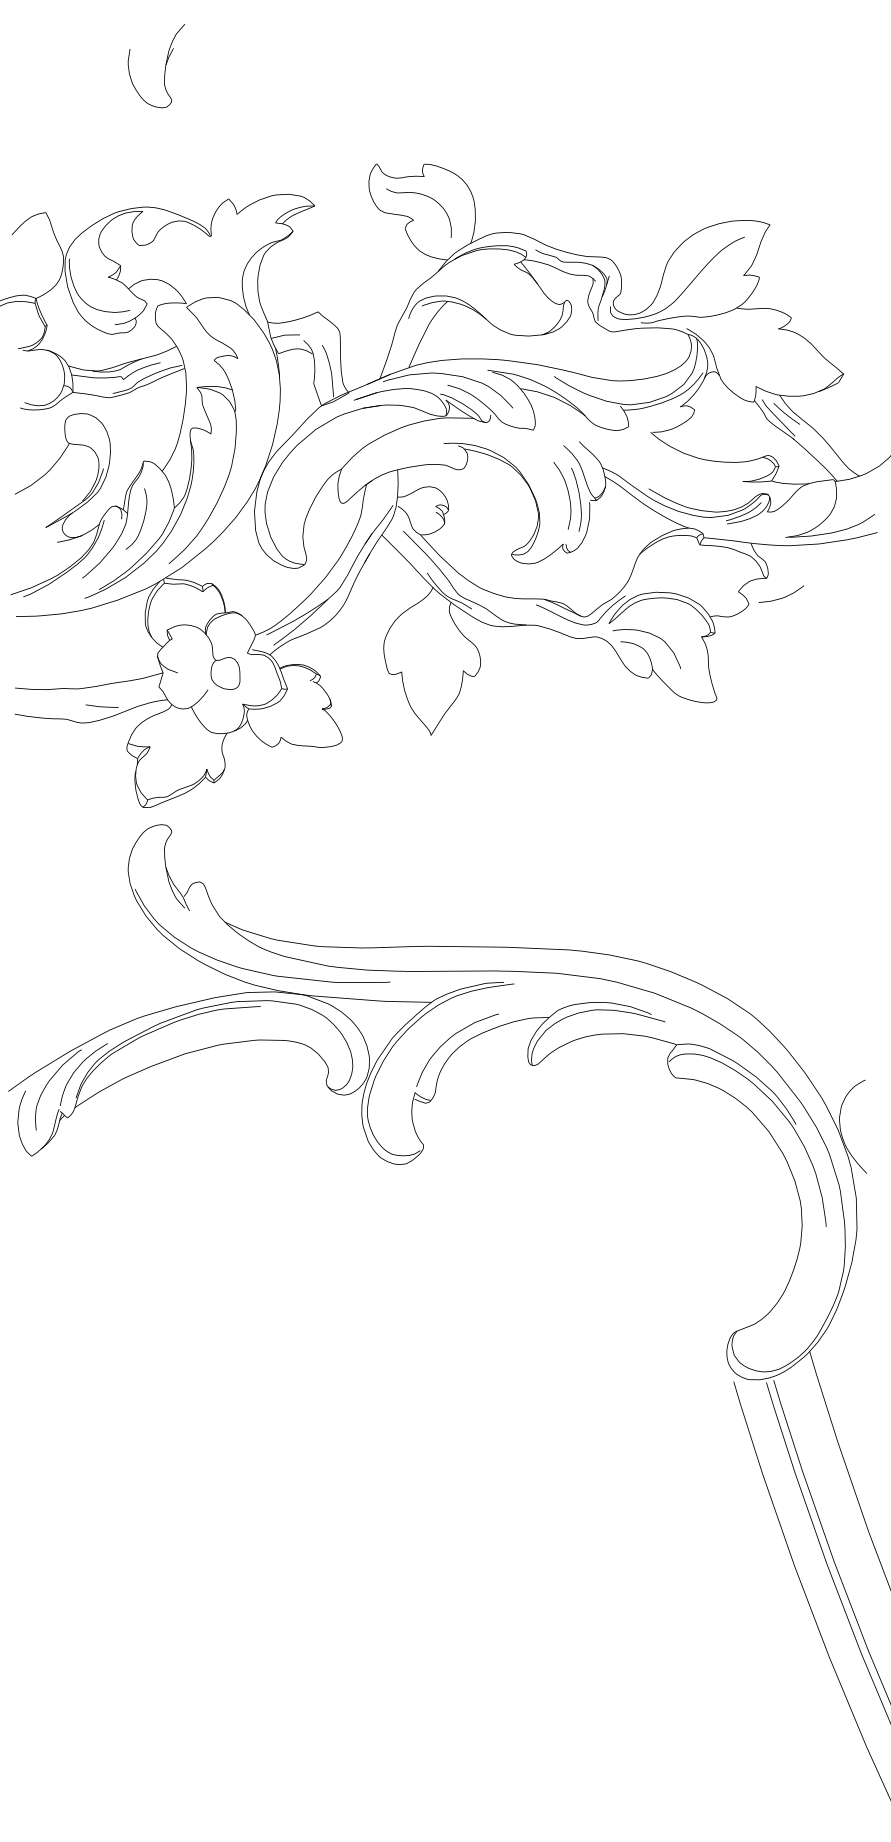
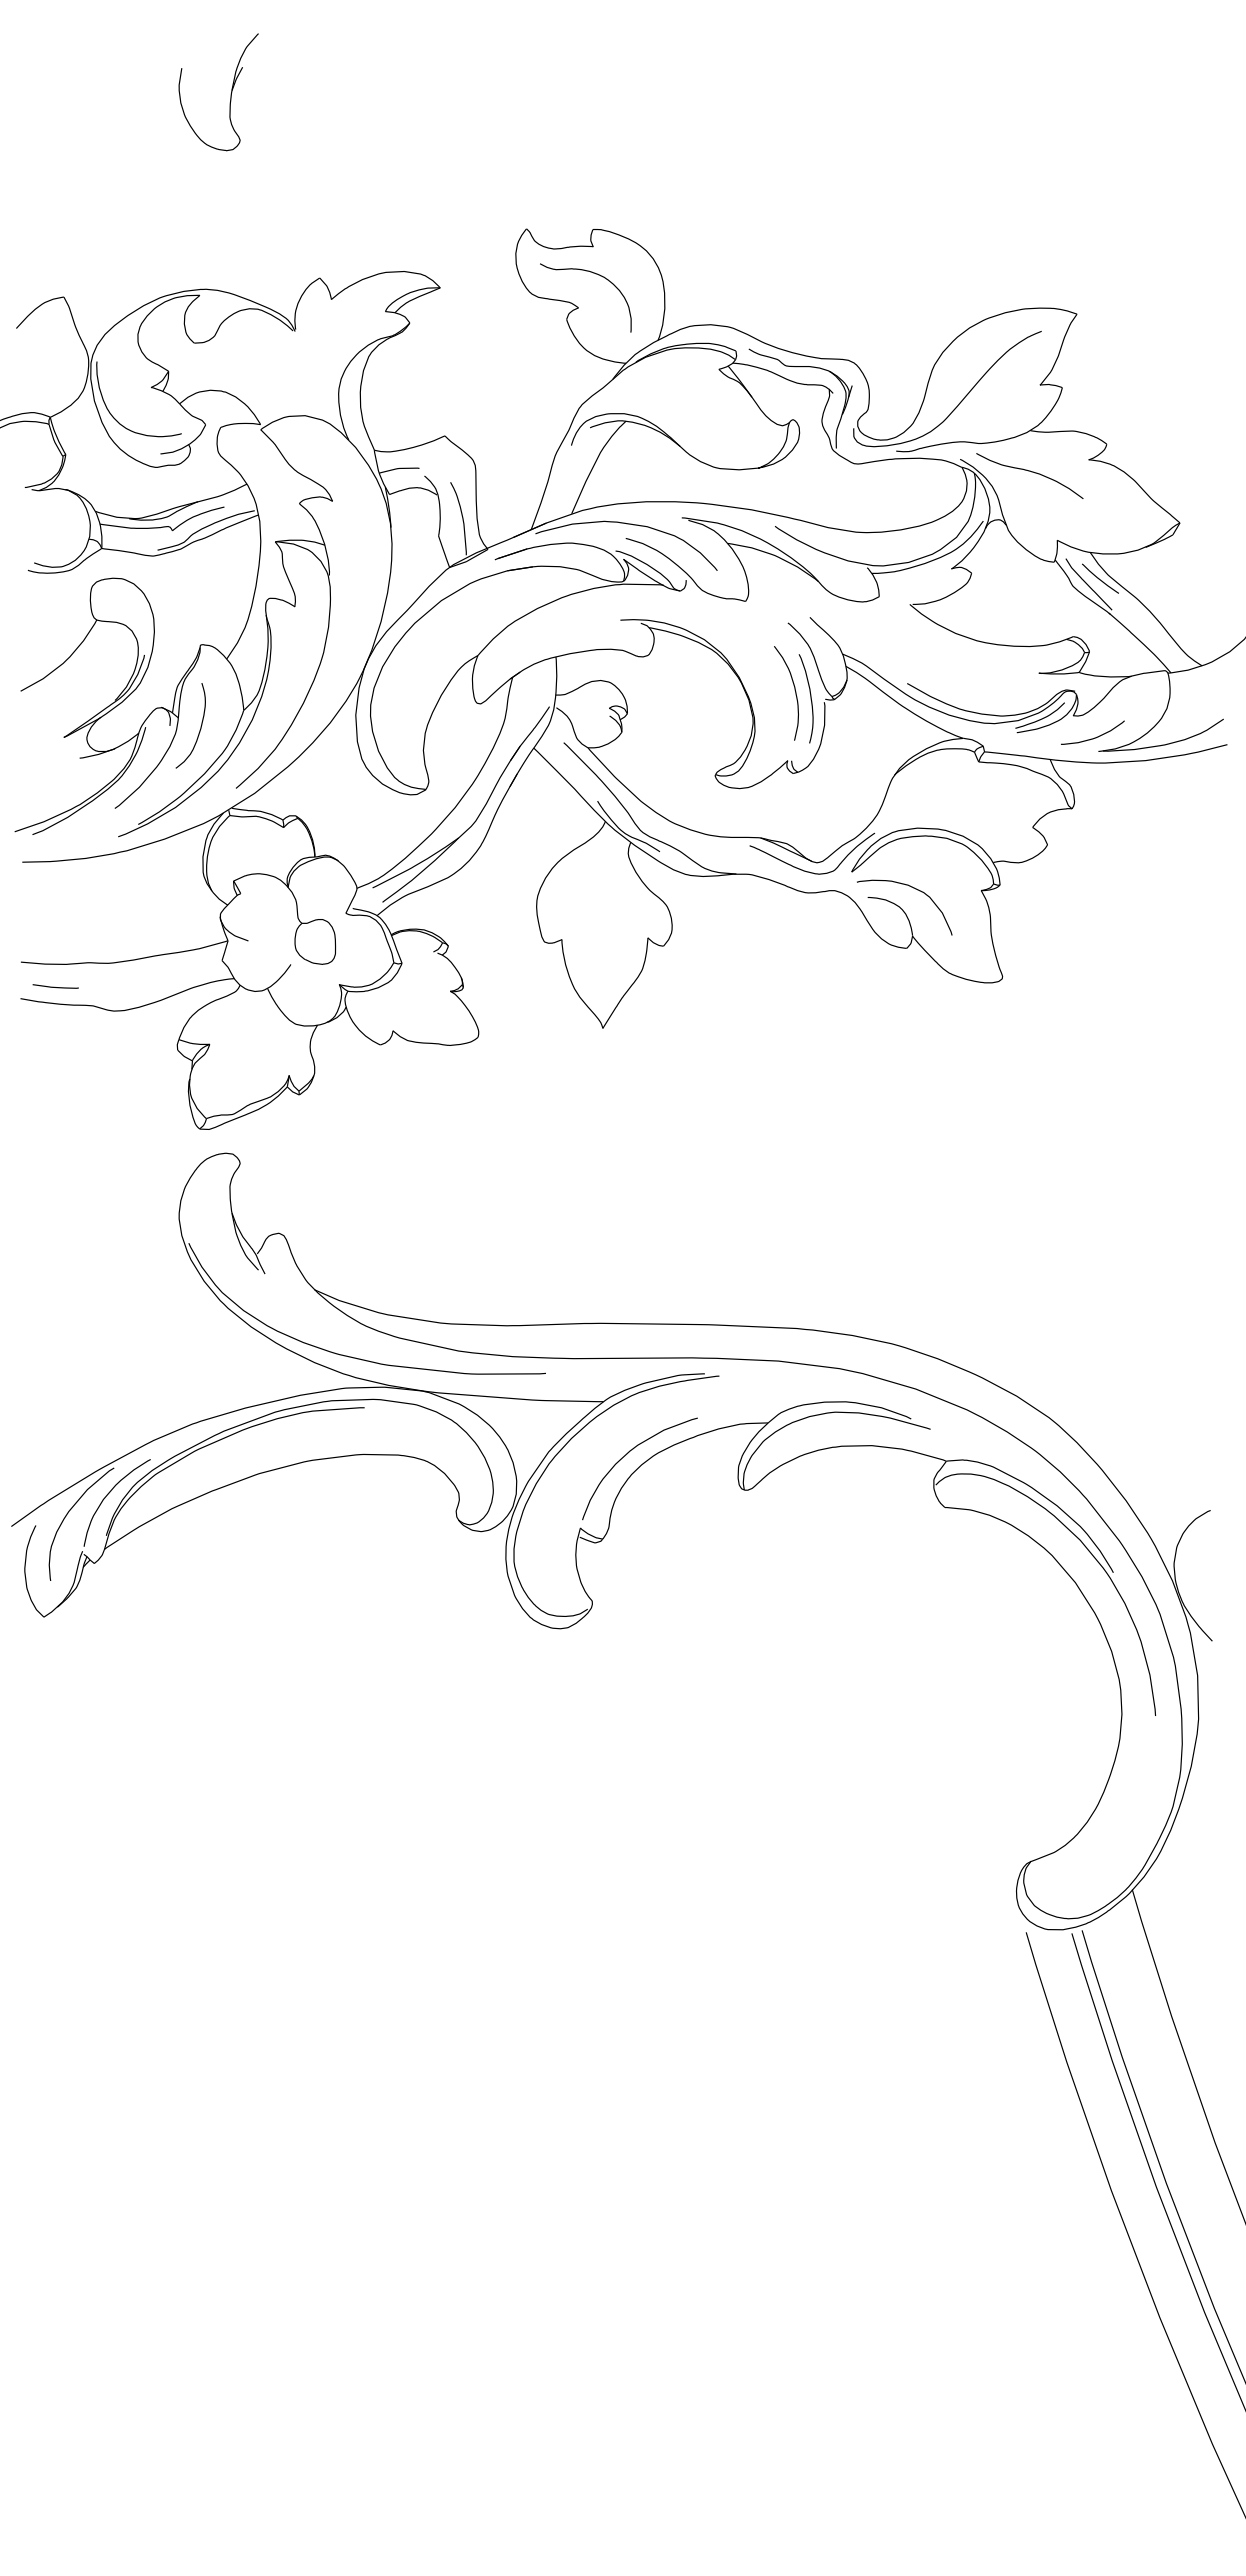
curve: (737, 337) -> (1031, 472), added
curve: (782, 597) -> (1094, 737), moved
curve: (101, 706) -> (54, 986), moved

